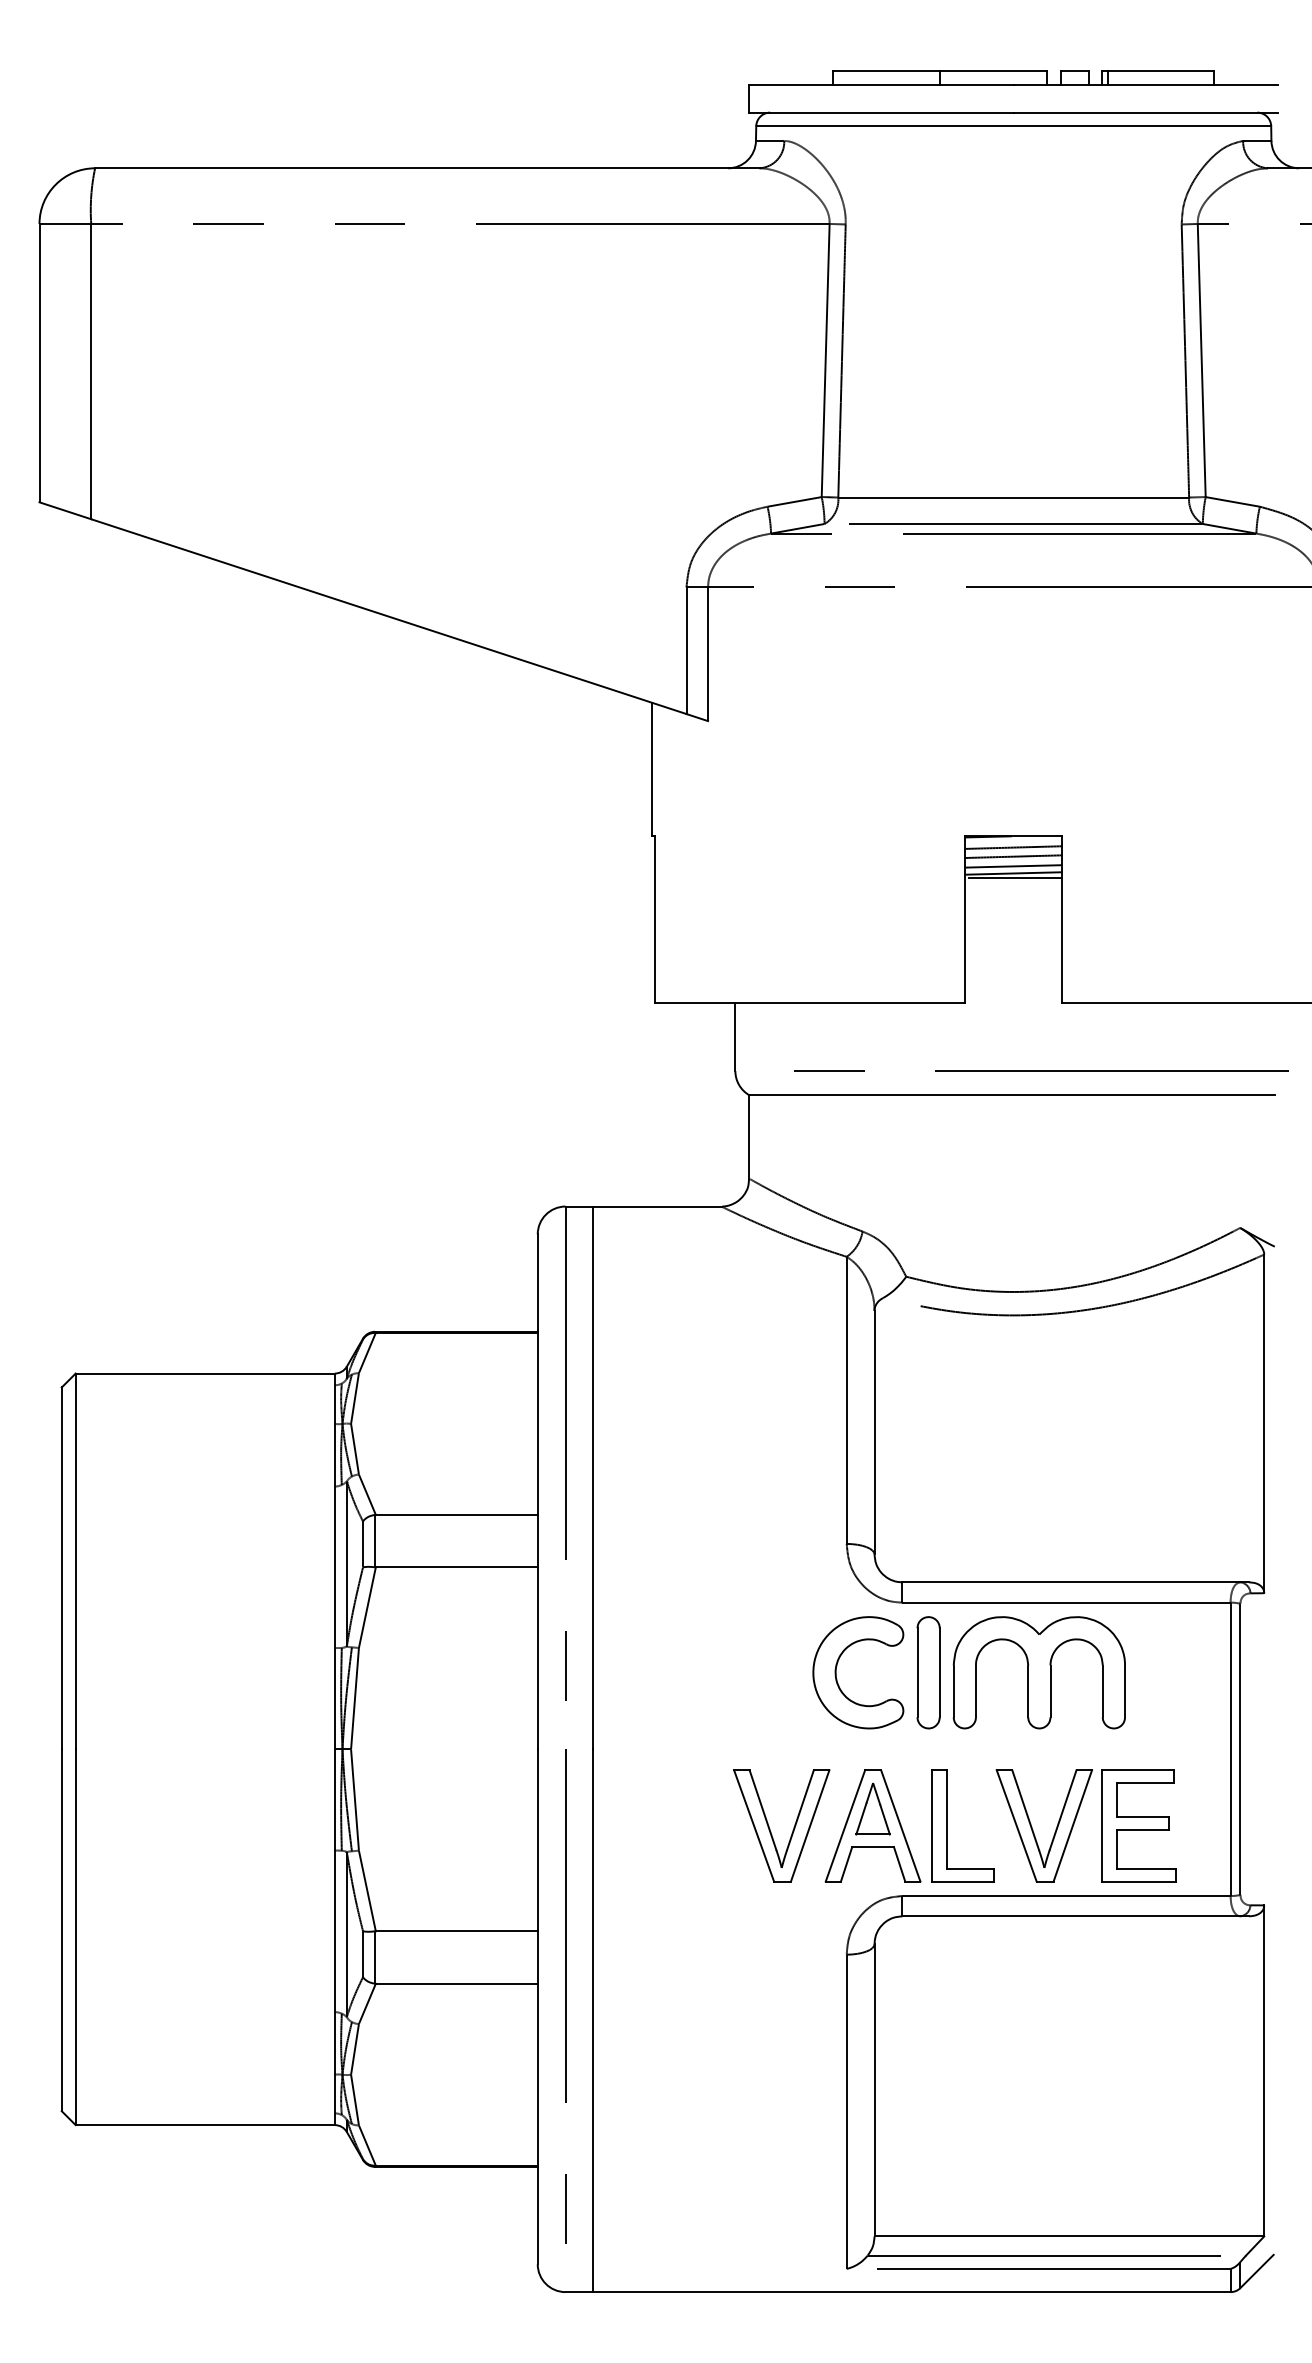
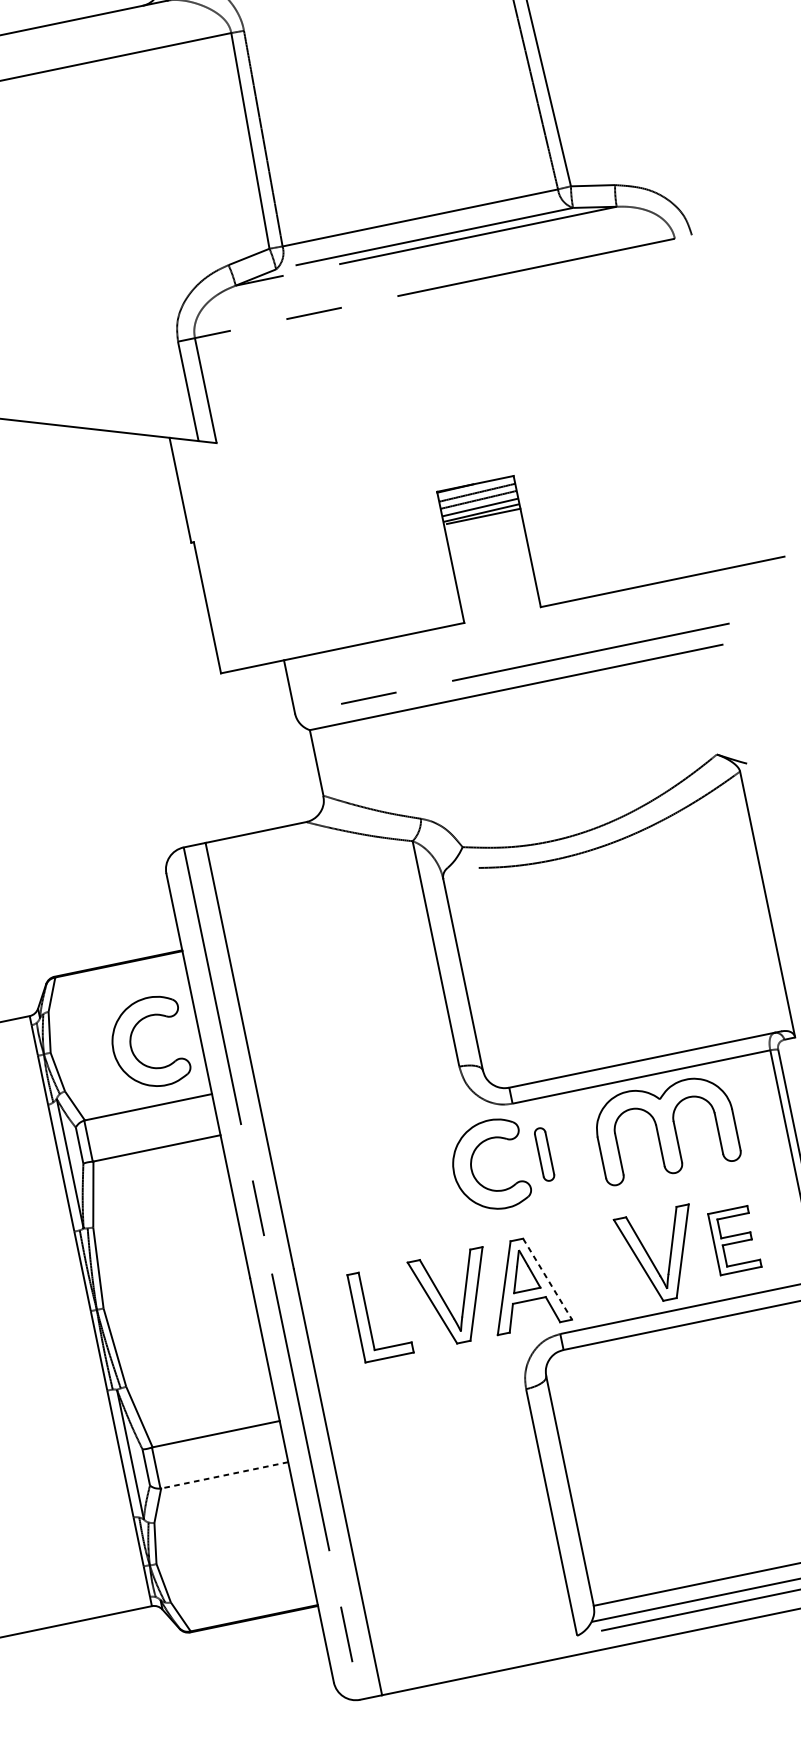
part: (452, 1430) -> (131, 1041), added
part: (928, 1672) -> (544, 1154), size x0.6
part: (1038, 1672) -> (665, 1129), moved
part: (947, 1825) -> (368, 1316), moved
part: (1138, 1825) -> (734, 1240), size x0.7
line: (900, 1826) -> (547, 1279), solid -> dashed
line: (456, 1983) -> (224, 1475), solid -> dashed

